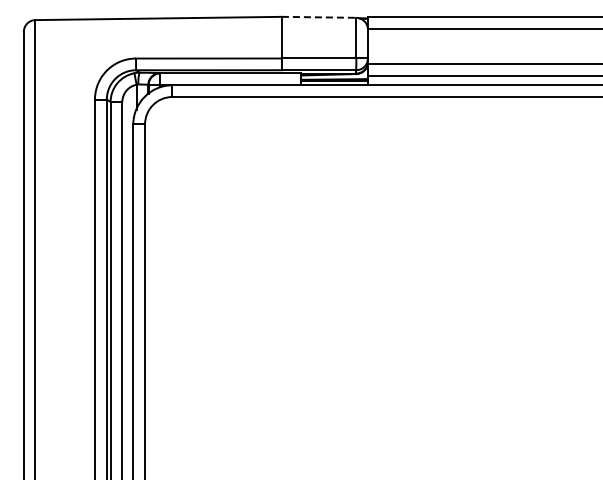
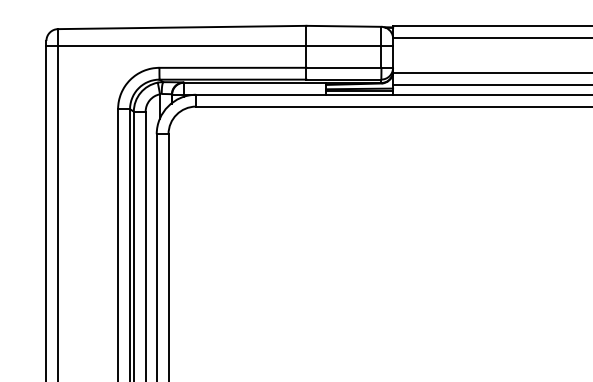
line: (319, 17) -> (344, 26), dashed -> solid
line: (195, 36) -> (219, 45), added

